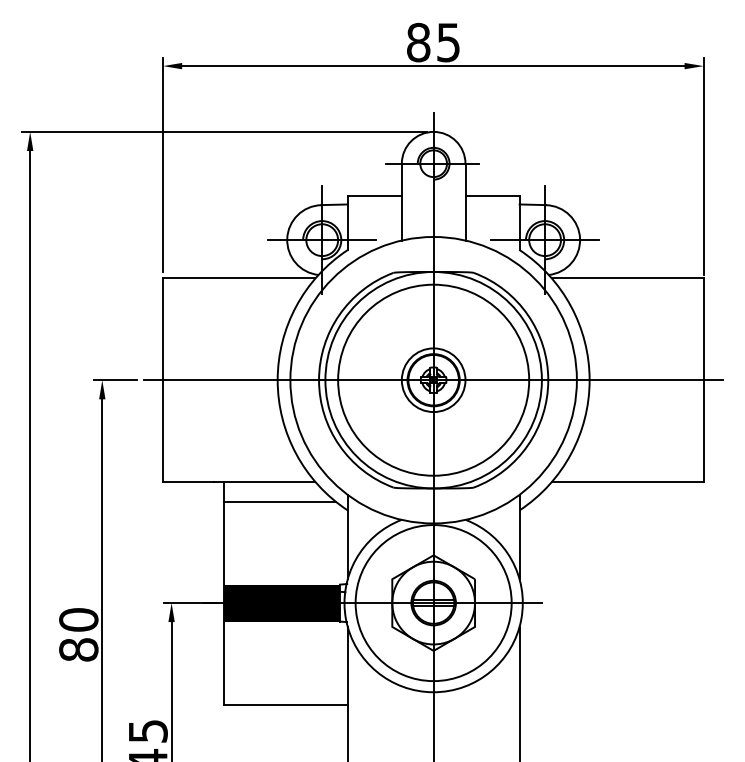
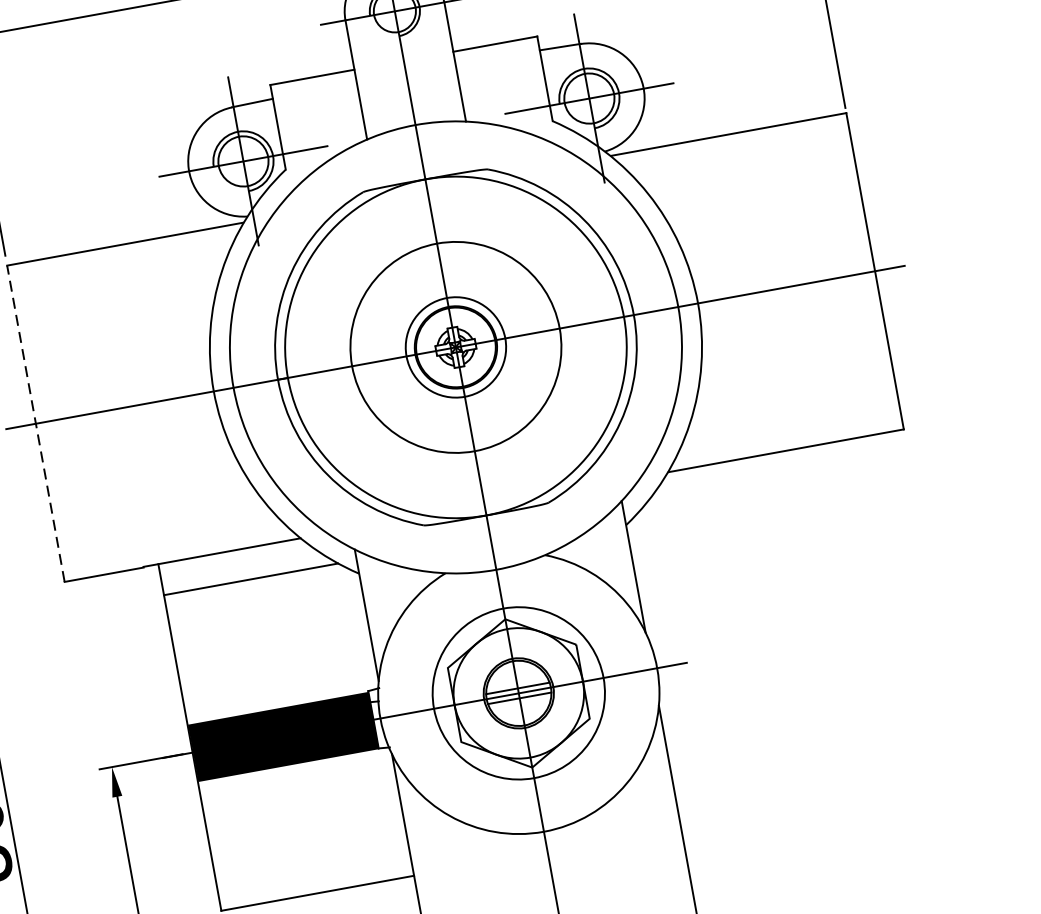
circle: (433, 379) -> (455, 346), size x0.7
line: (163, 380) -> (36, 424), solid -> dashed
circle: (433, 603) -> (518, 694), size x0.7

